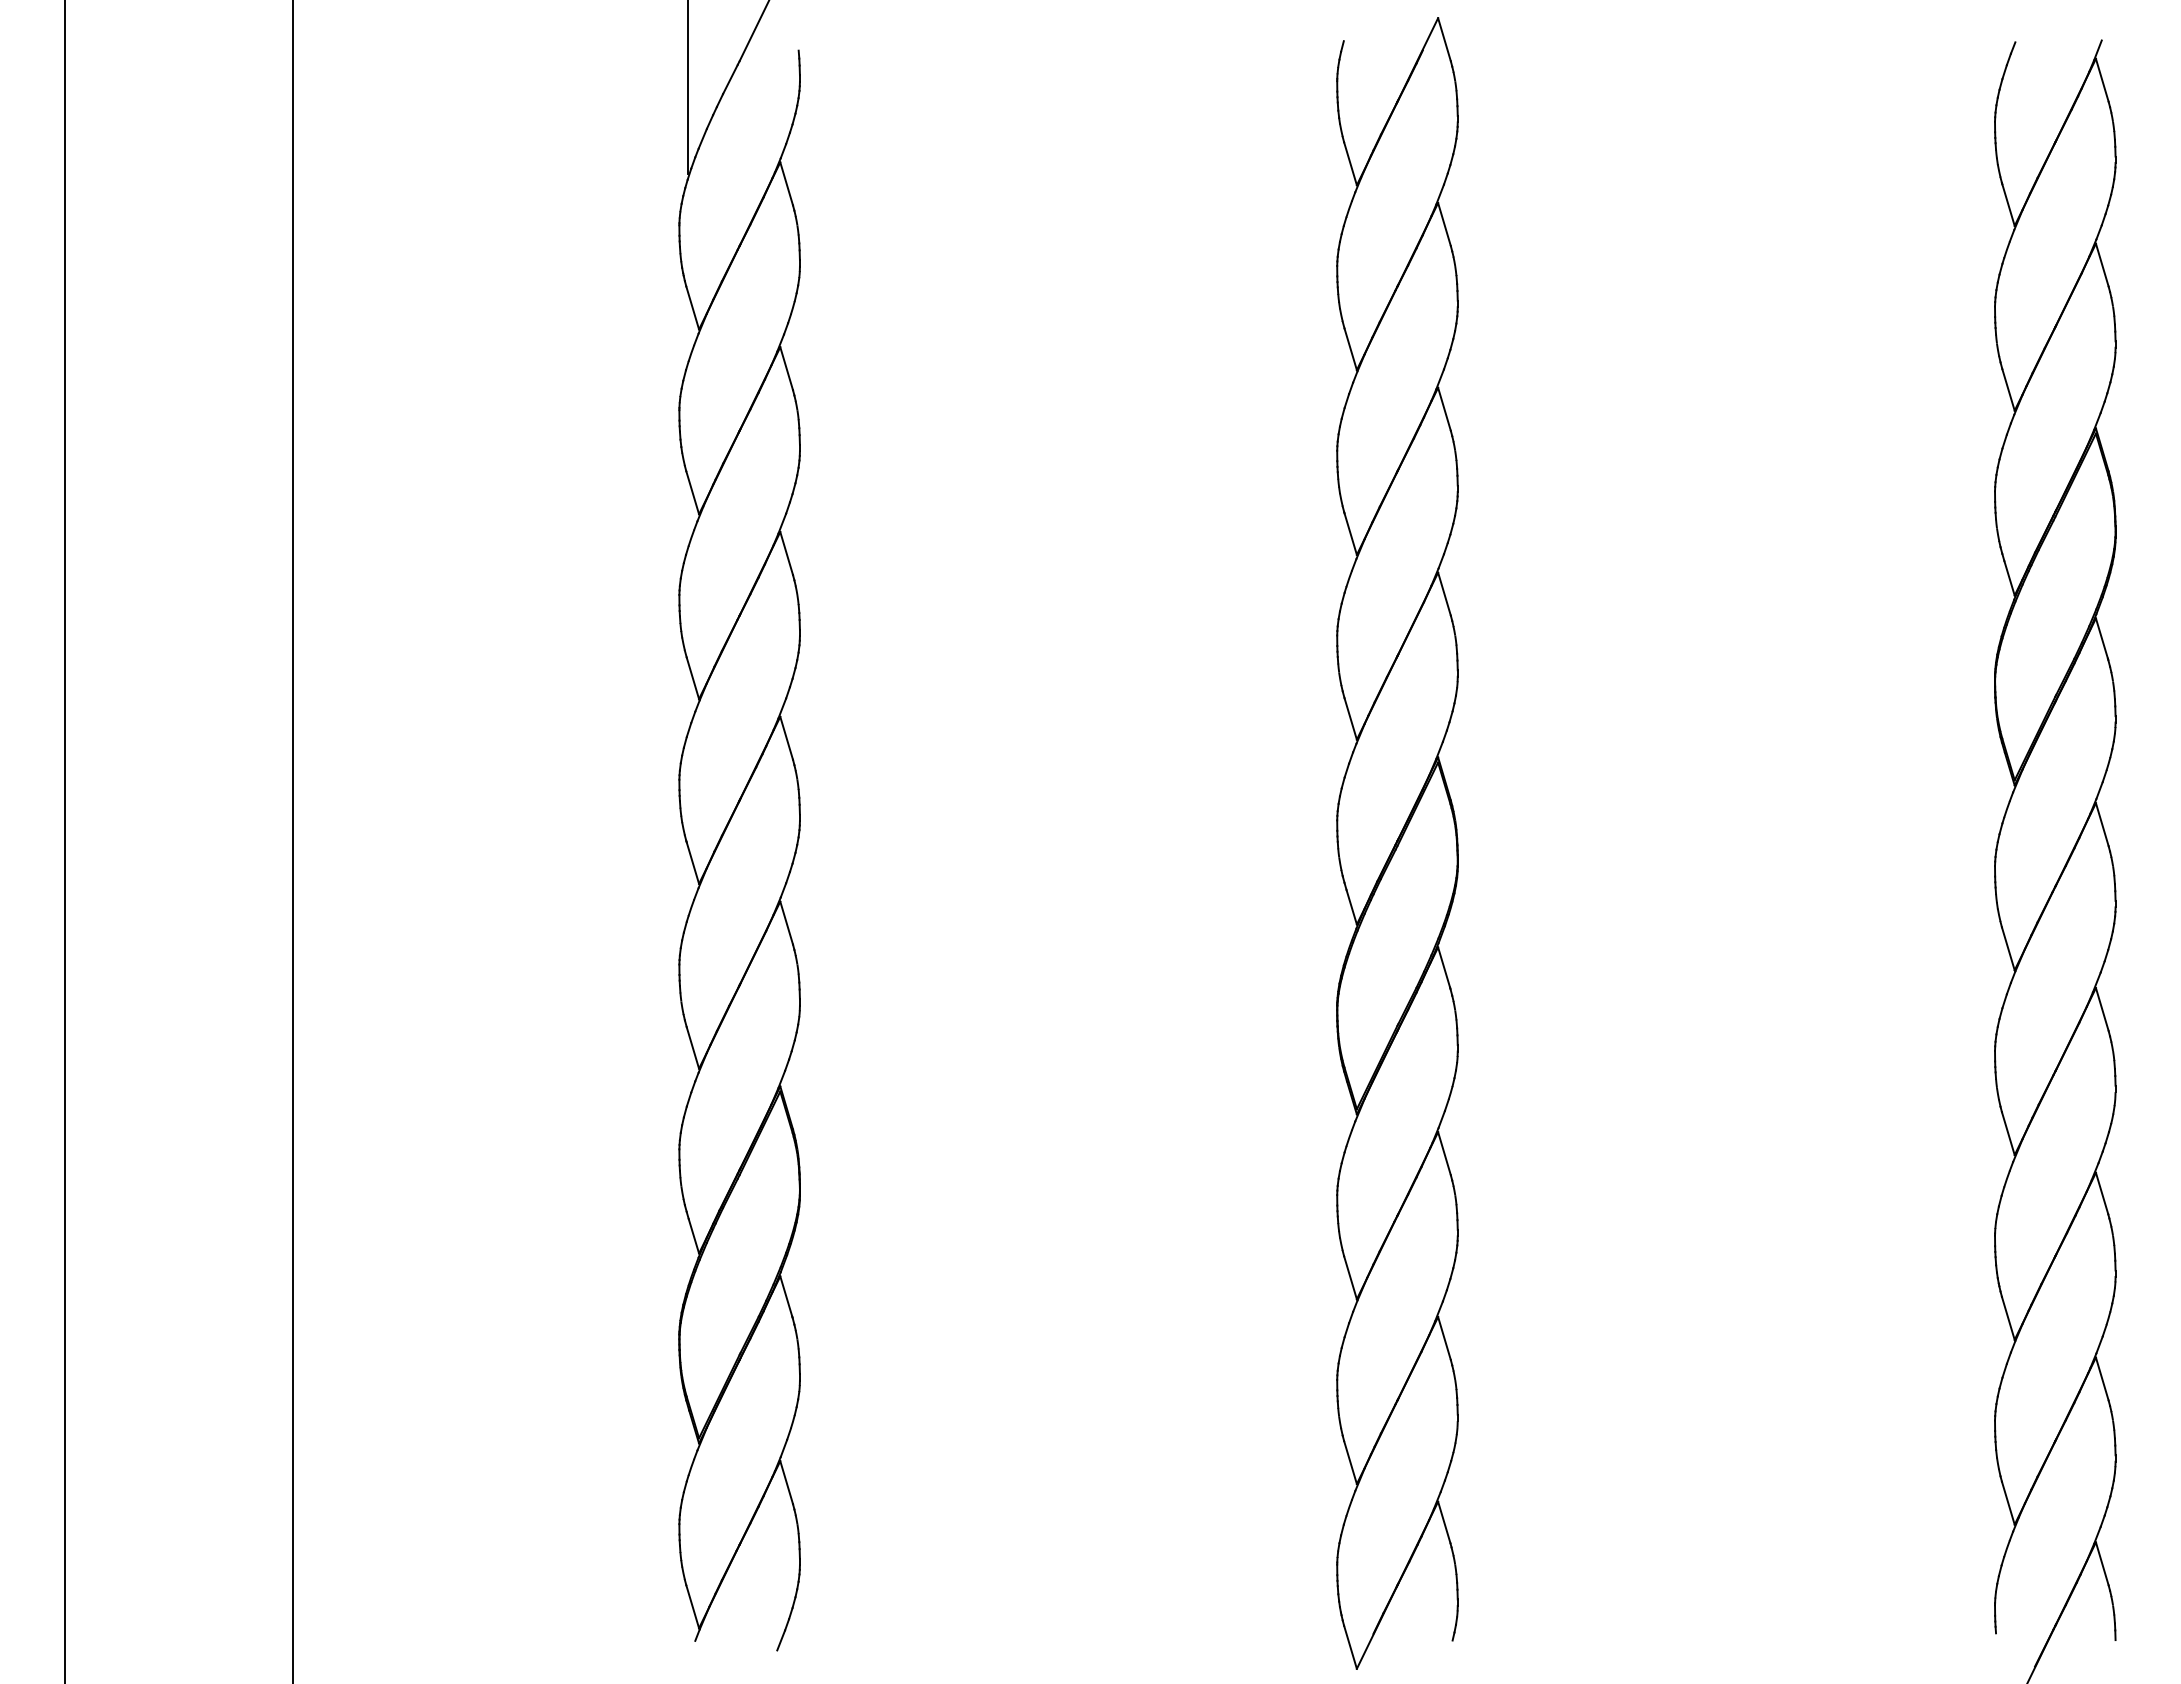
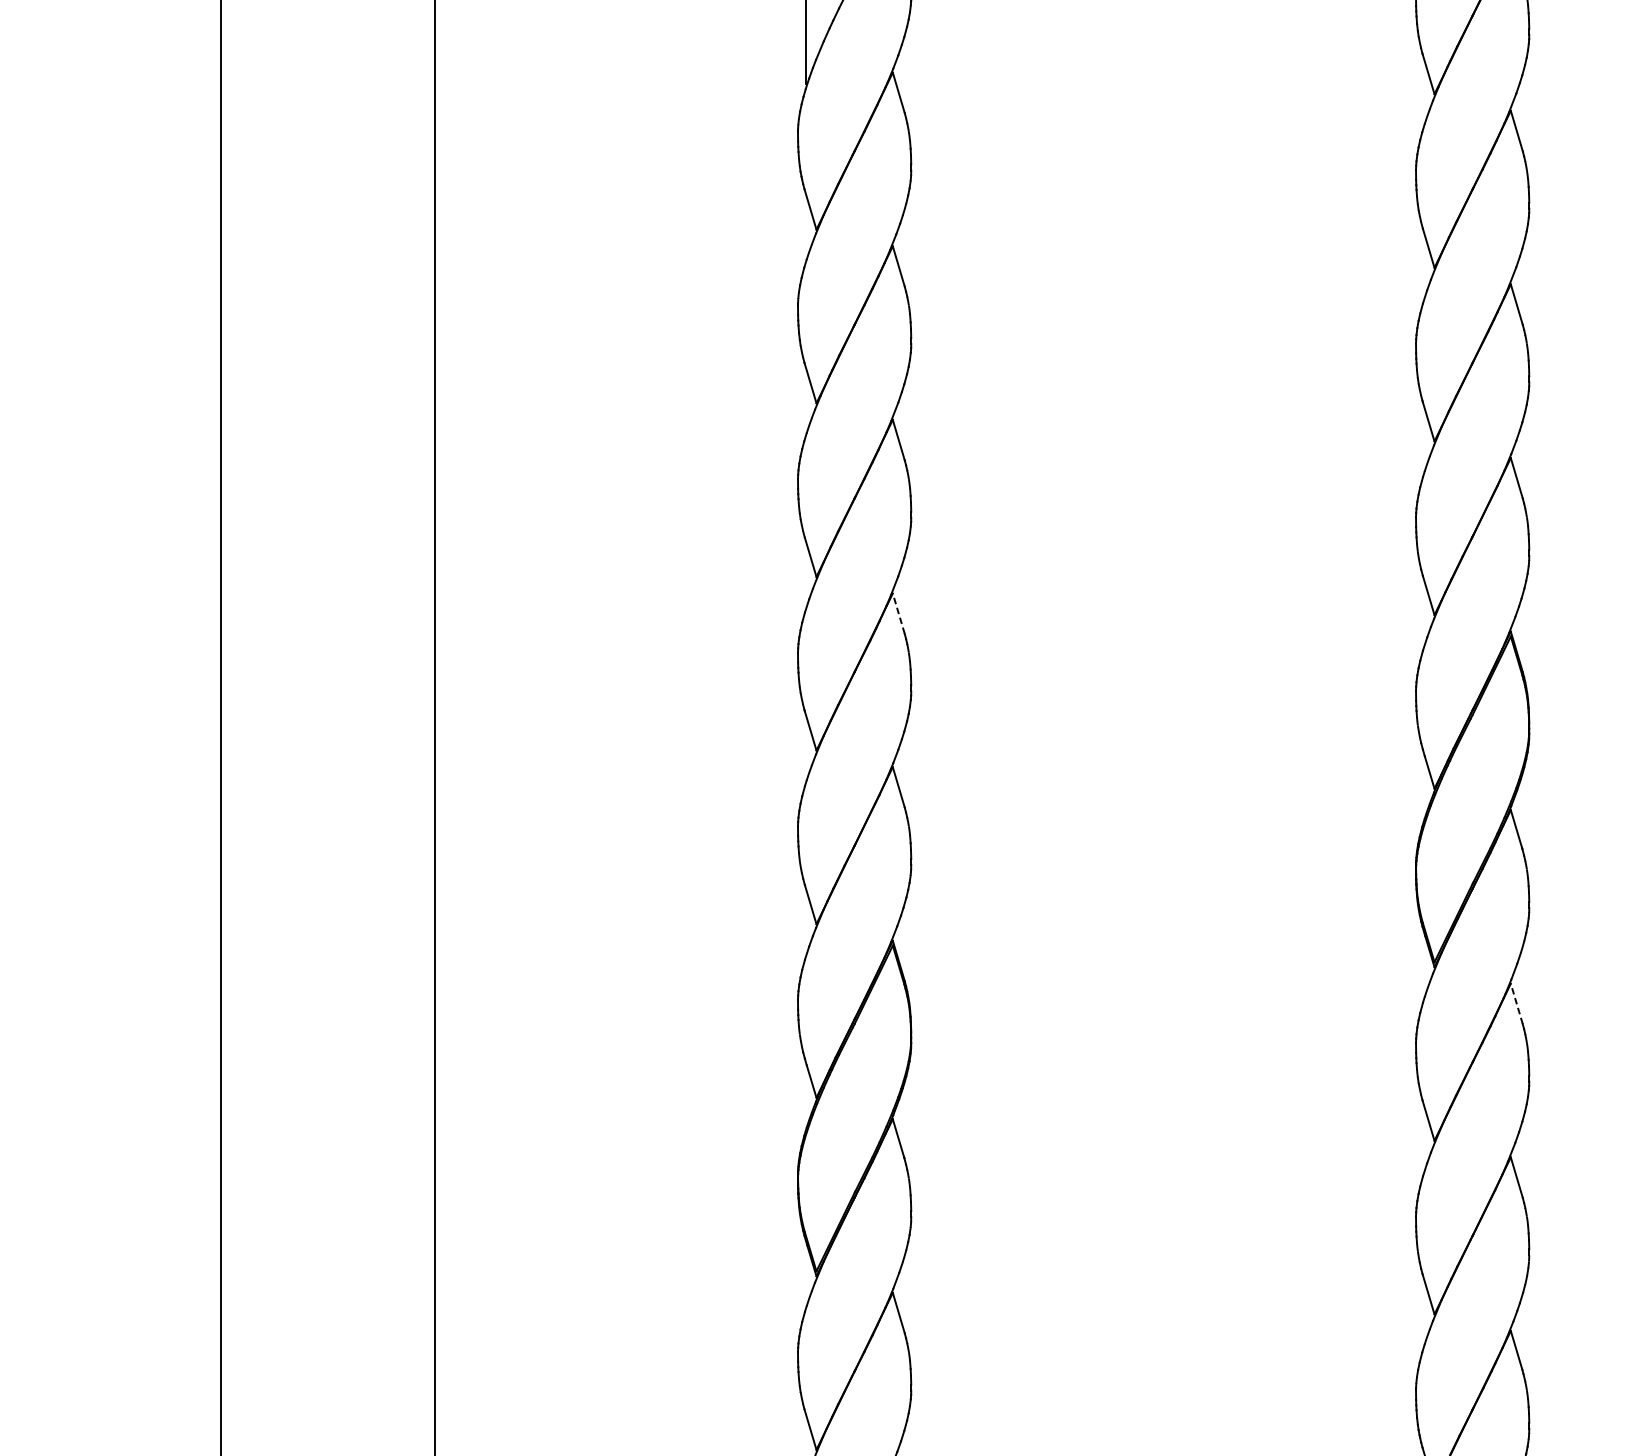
line: (786, 737) -> (898, 612), solid -> dashed
line: (1444, 1153) -> (1516, 1003), solid -> dashed

